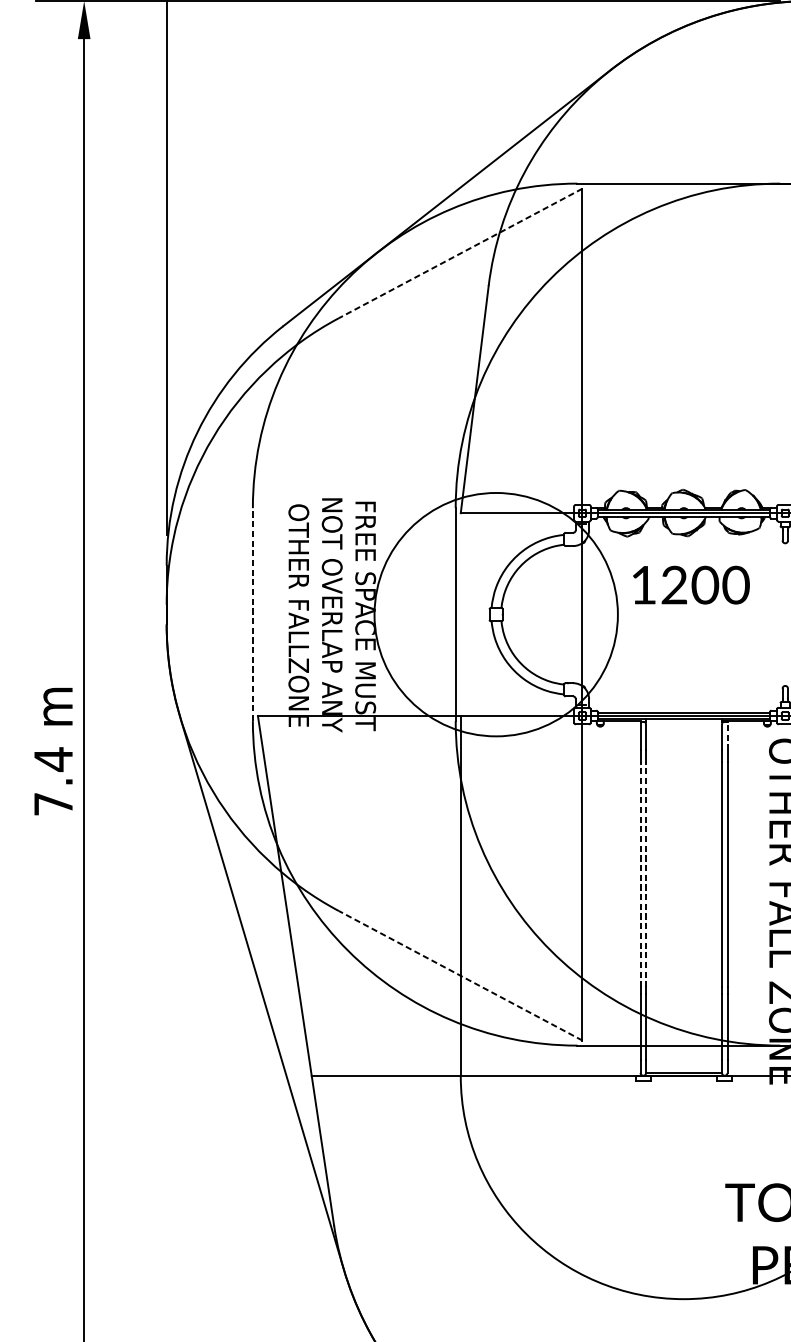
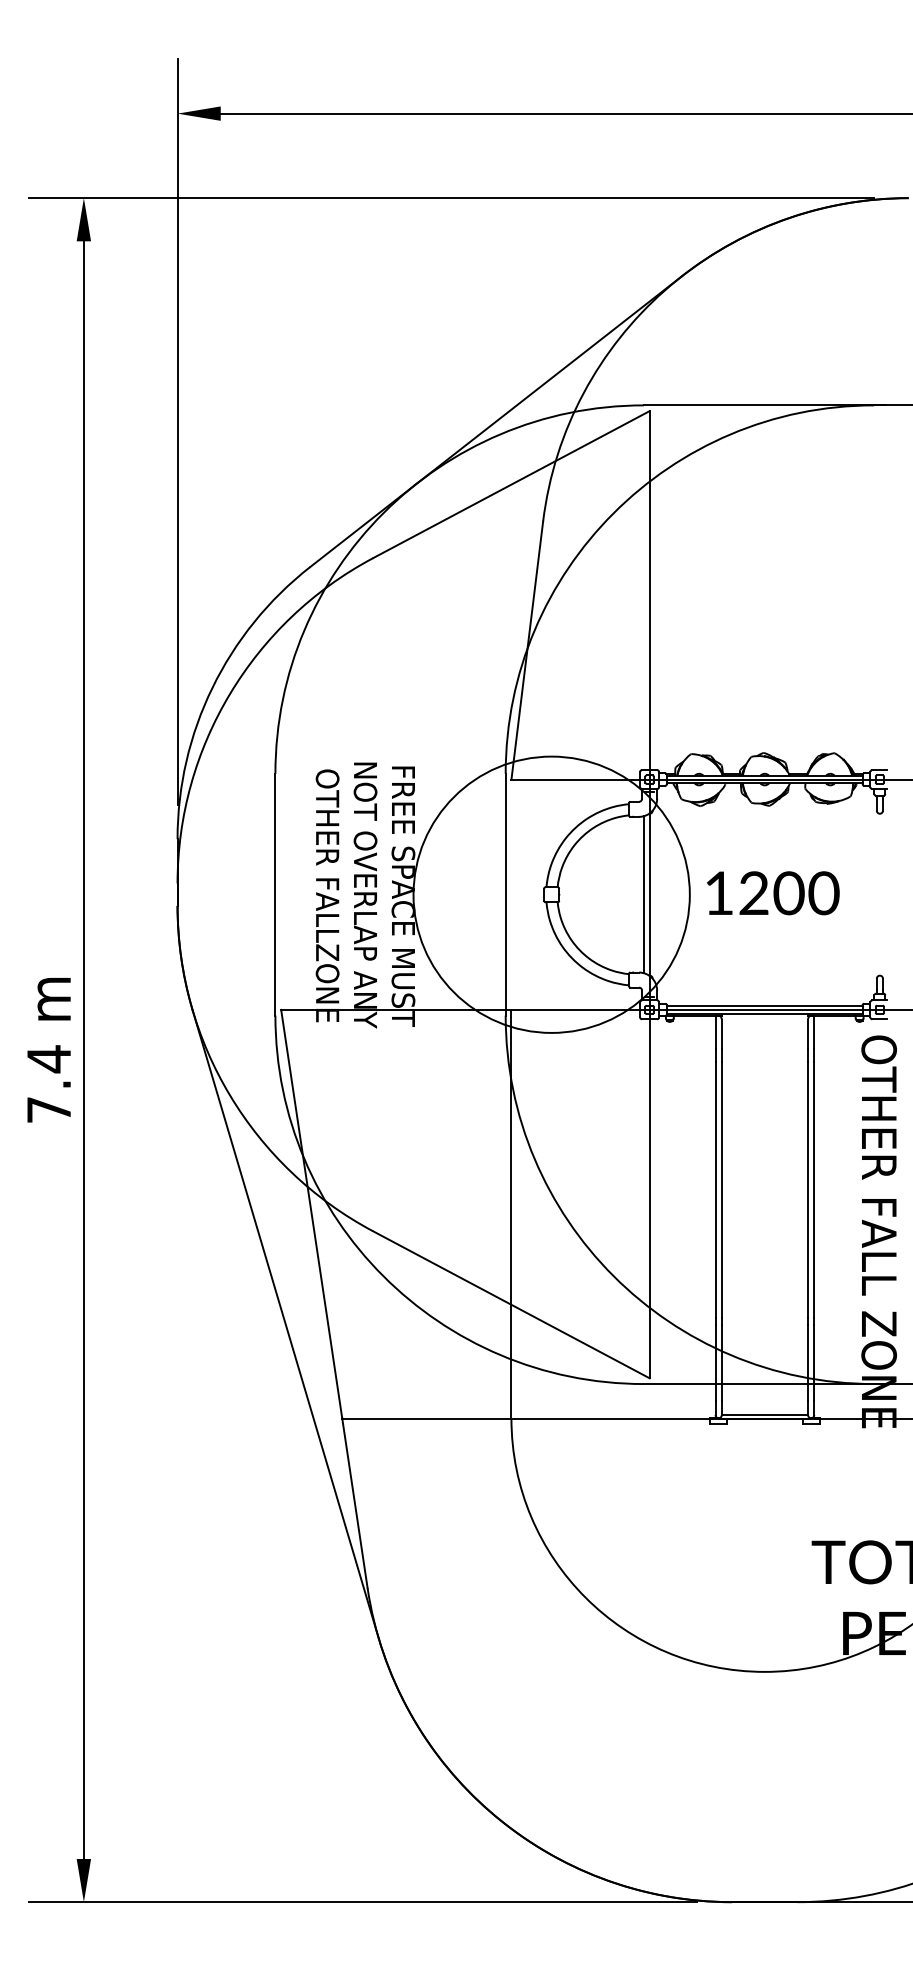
line: (460, 253) -> (511, 484), dashed -> solid
text: (691, 585) -> (773, 893), moved
line: (252, 614) -> (275, 894), dashed -> solid
line: (577, 614) -> (643, 894), added
line: (727, 735) -> (814, 1032), dashed -> solid
line: (640, 874) -> (715, 1189), dashed -> solid
line: (645, 874) -> (721, 1189), dashed -> solid
line: (460, 975) -> (511, 1304), dashed -> solid

